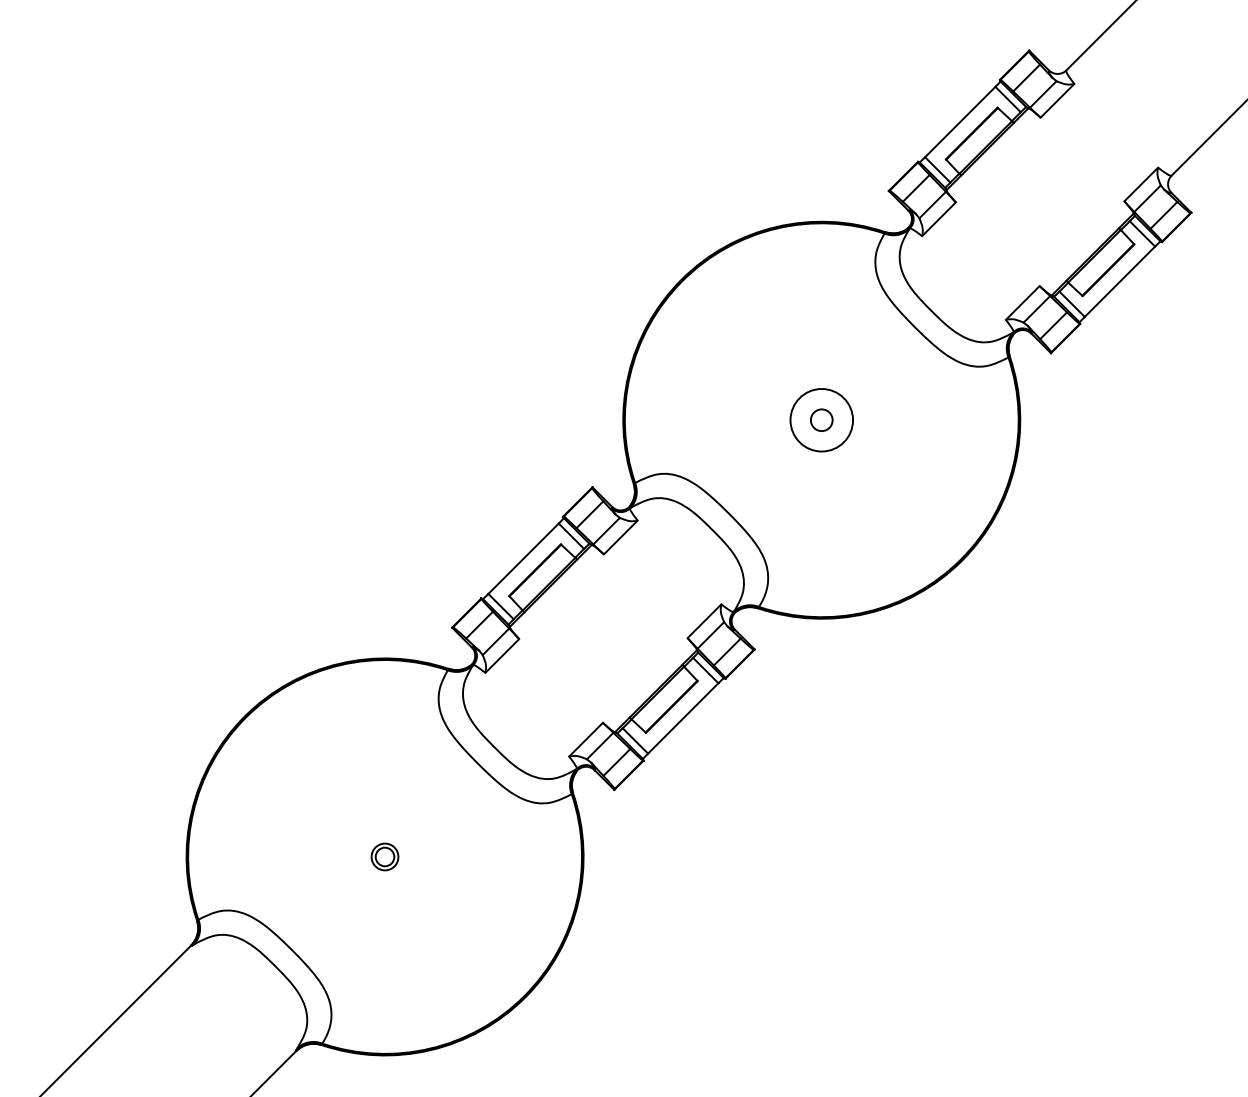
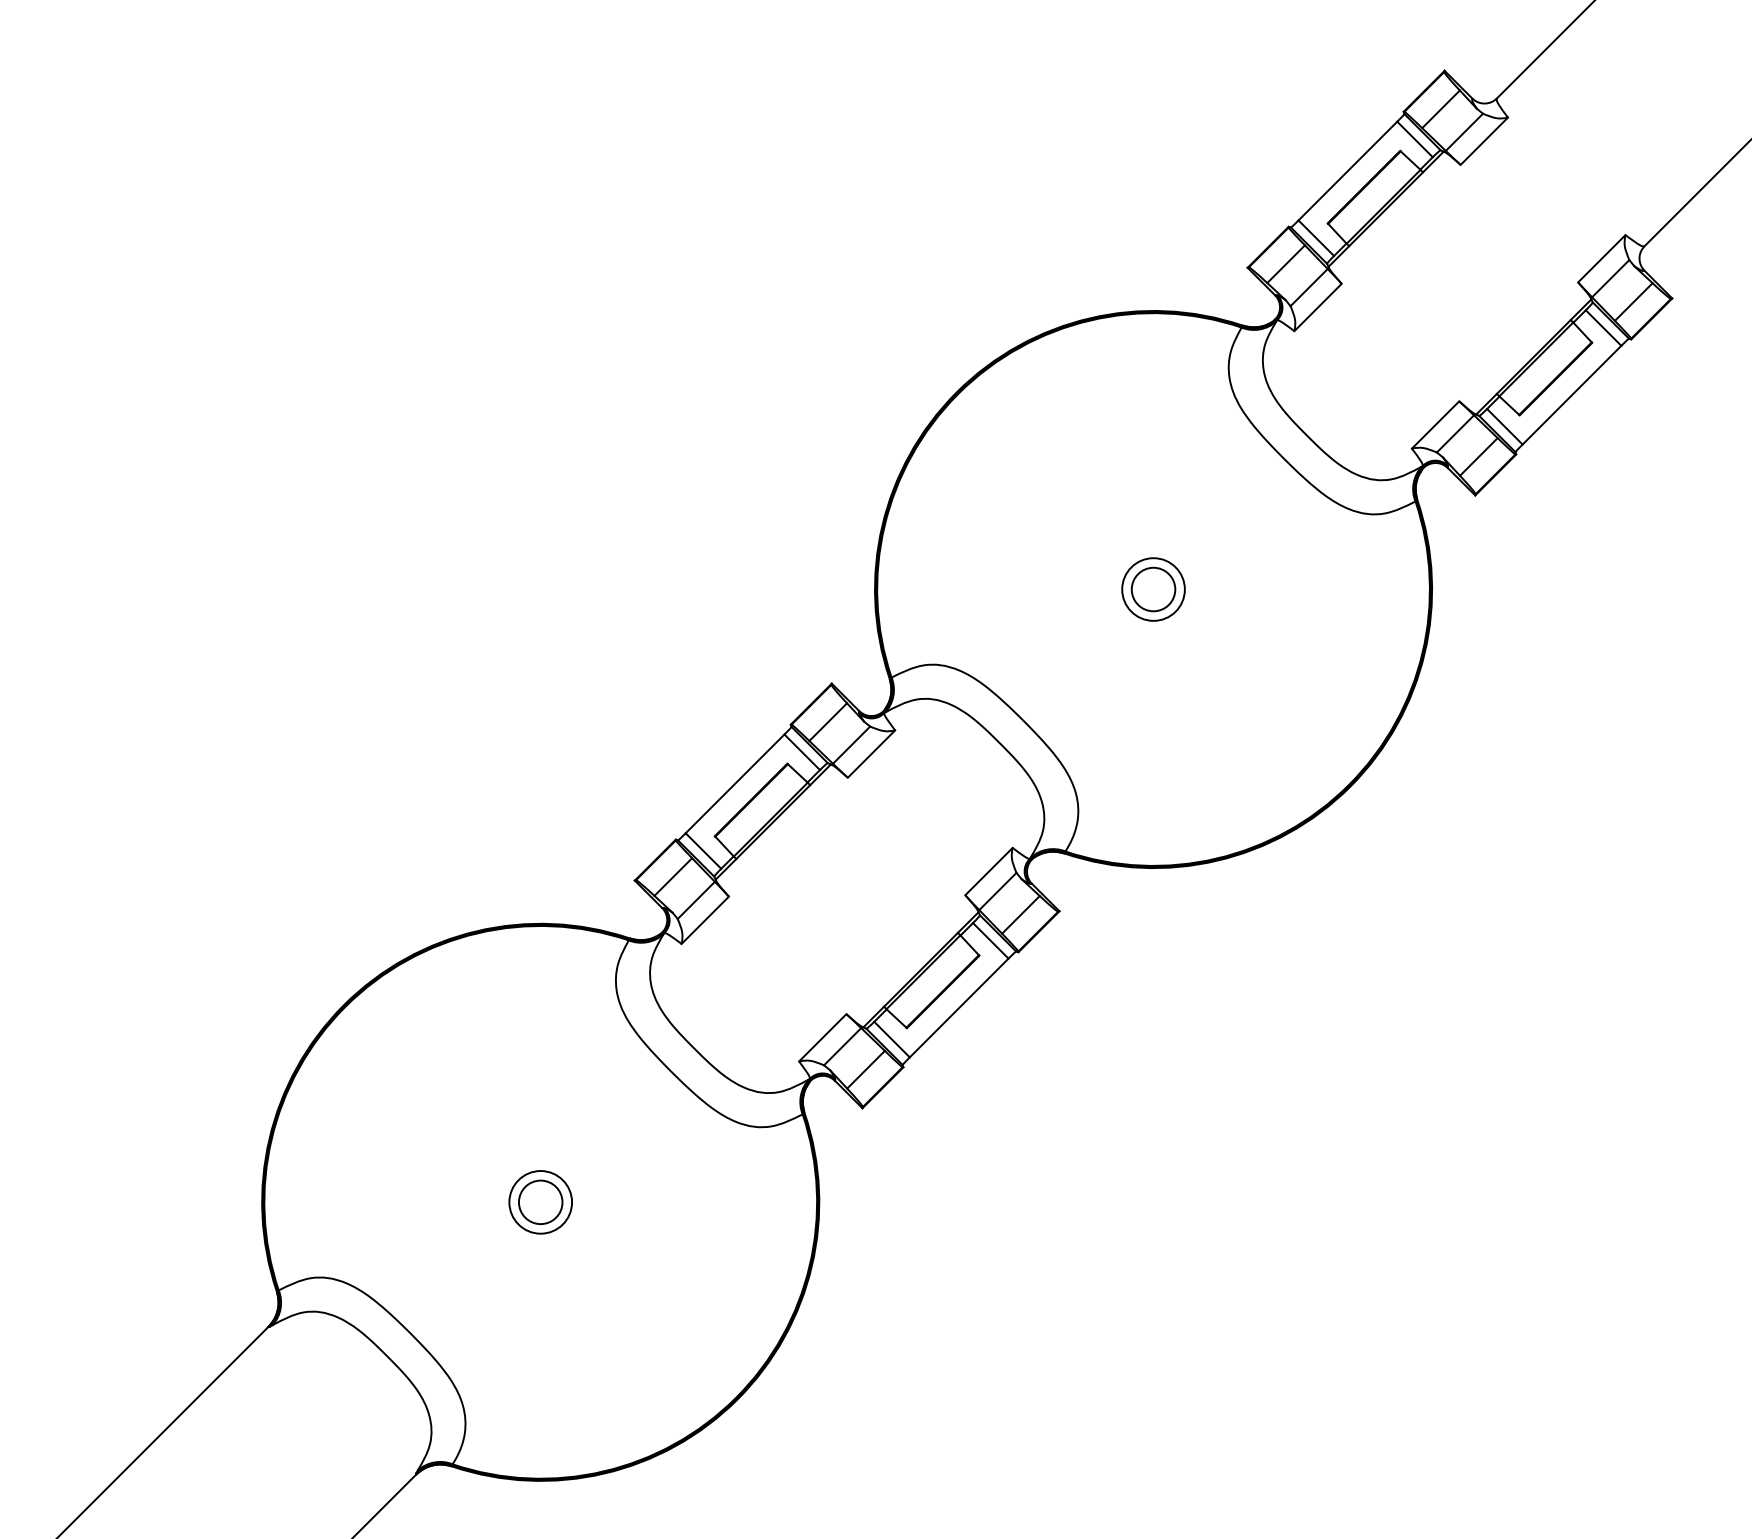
circle: (821, 420) -> (1153, 589), size x0.71
circle: (821, 420) -> (1153, 589), size x1.43
part: (384, 857) -> (540, 1202), size x1.67

